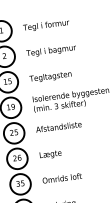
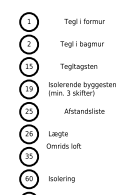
text: (46, 25) -> (84, 21), moved
text: (50, 51) -> (81, 44), moved
text: (50, 76) -> (78, 66), moved
text: (58, 126) -> (84, 110), moved
text: (61, 177) -> (63, 145), moved

